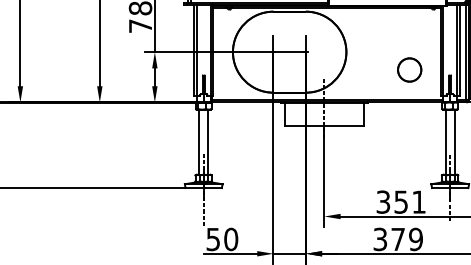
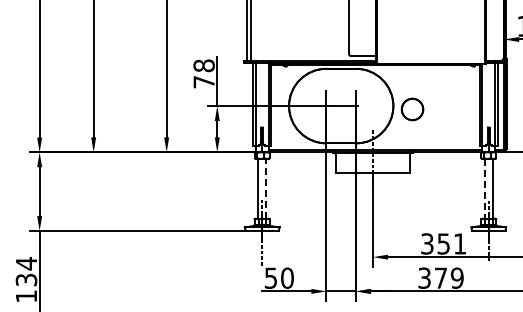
part: (409, 70) -> (412, 109), moved
line: (208, 141) -> (266, 188), solid -> dashed
line: (445, 141) -> (484, 188), solid -> dashed

